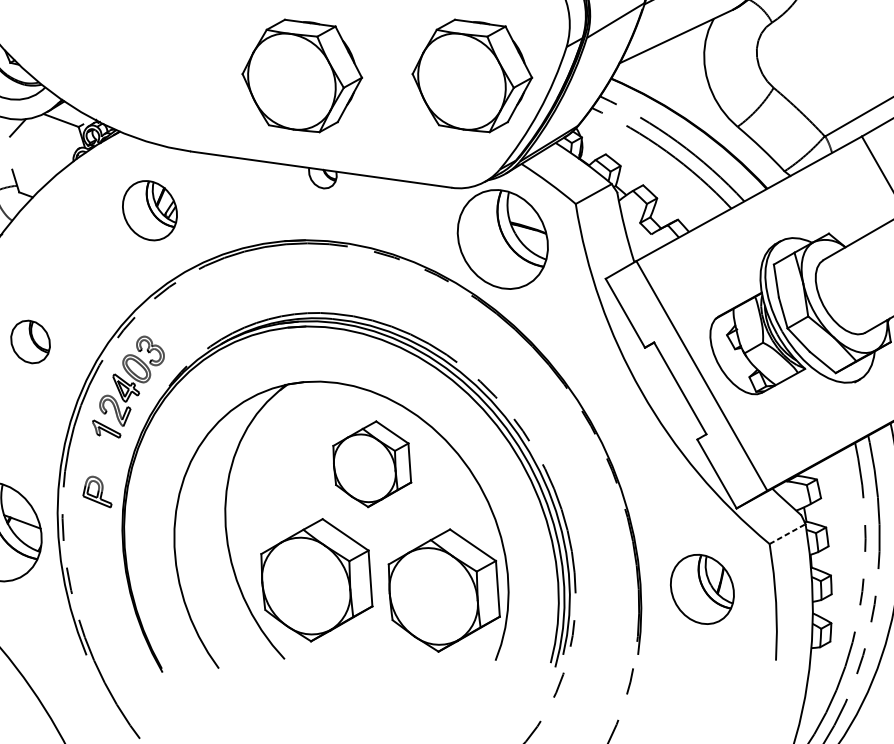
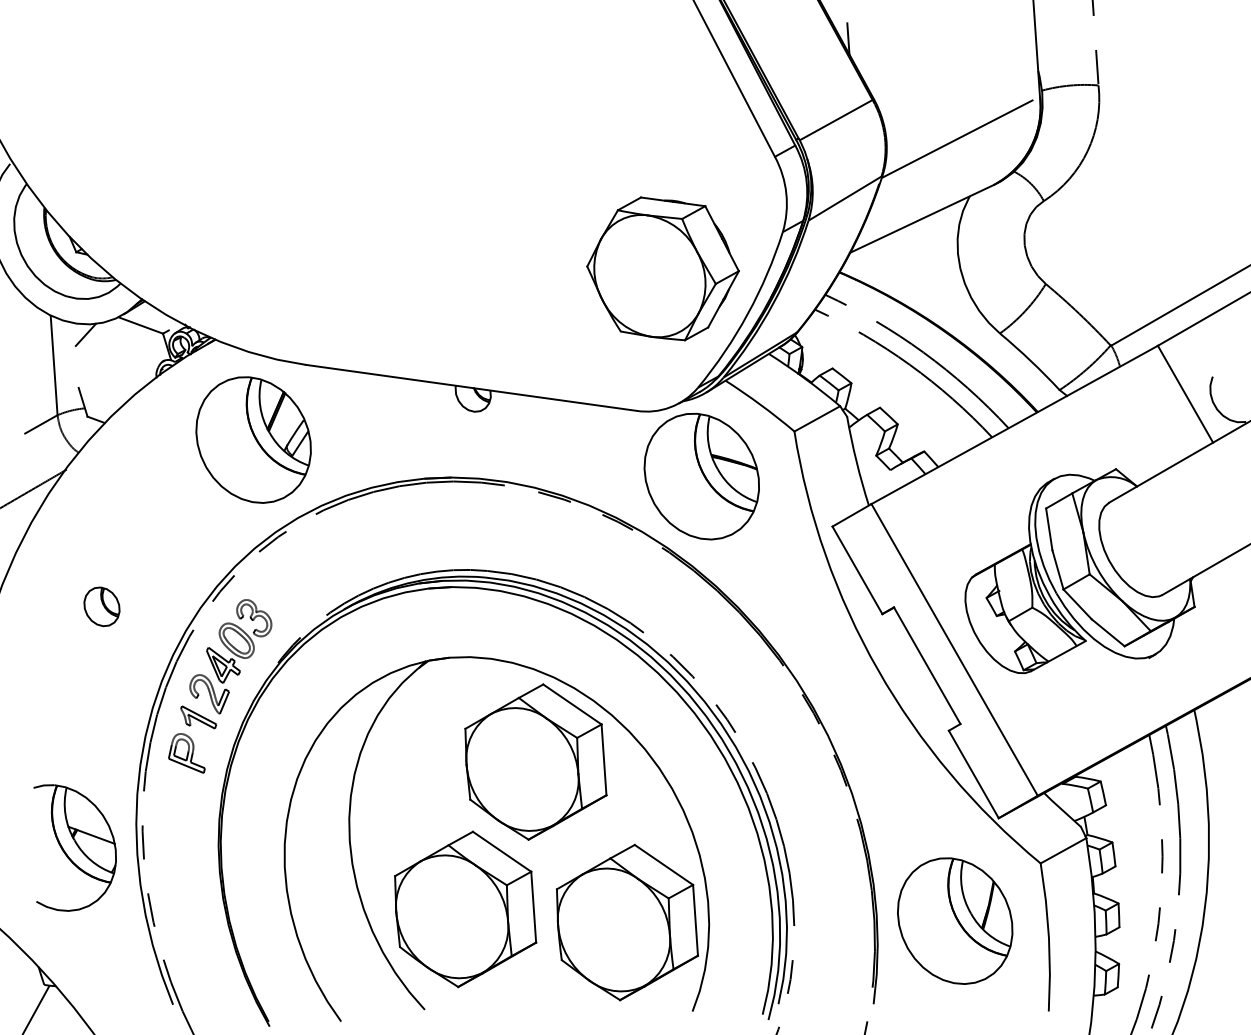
part: (301, 75) -> (446, 268), removed
part: (149, 210) -> (253, 439), size x1.67
part: (30, 341) -> (101, 606), size x0.71
part: (371, 463) -> (535, 761), size x1.43
part: (97, 492) -> (186, 753), moved
line: (787, 533) -> (1063, 850), dashed -> solid
part: (702, 588) -> (955, 920), size x1.43

